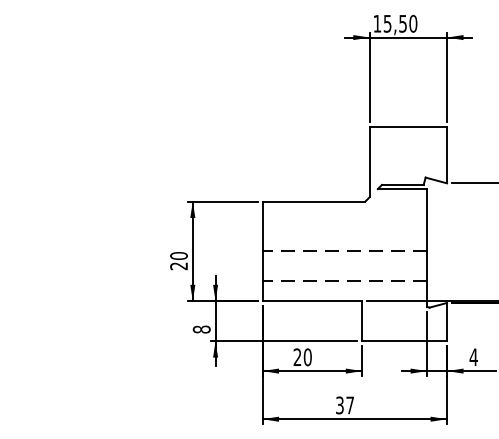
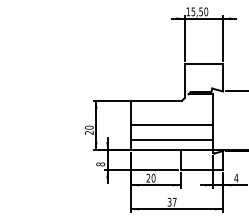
line: (343, 251) -> (171, 125), dashed -> solid
line: (343, 281) -> (171, 140), dashed -> solid

